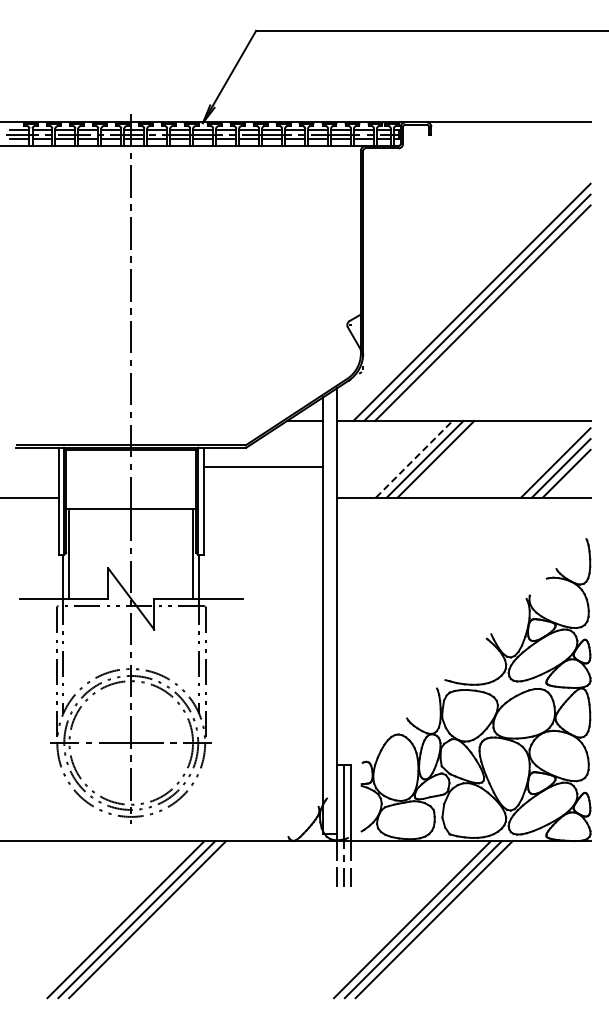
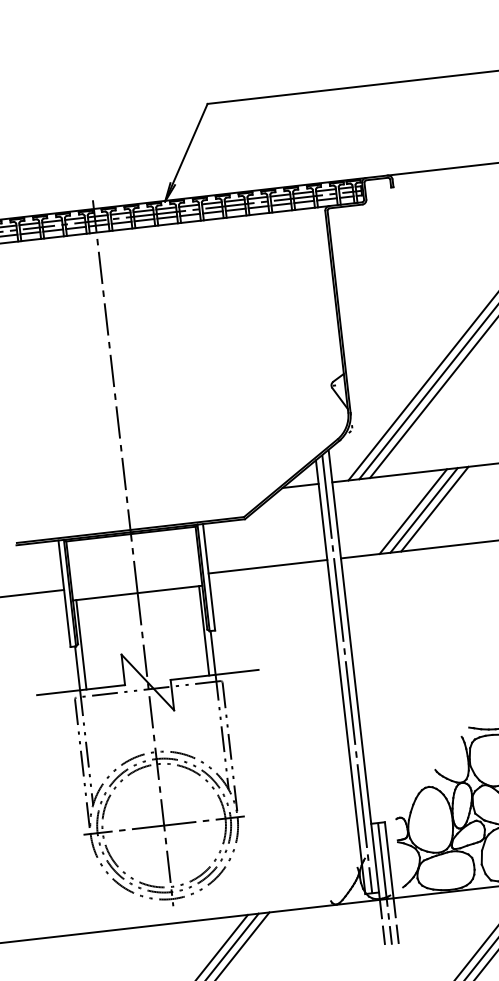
line: (414, 458) -> (413, 510), dashed -> solid
line: (263, 466) -> (267, 566), moved
line: (330, 612) -> (347, 673), added

